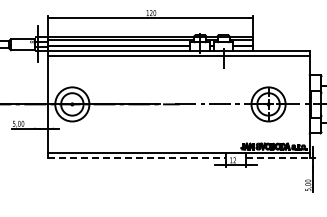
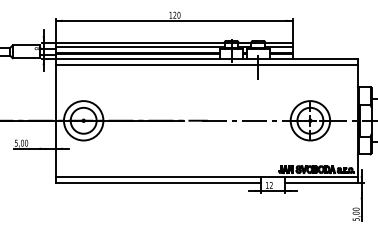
line: (137, 158) -> (158, 183), dashed -> solid
line: (277, 158) -> (320, 183), dashed -> solid

